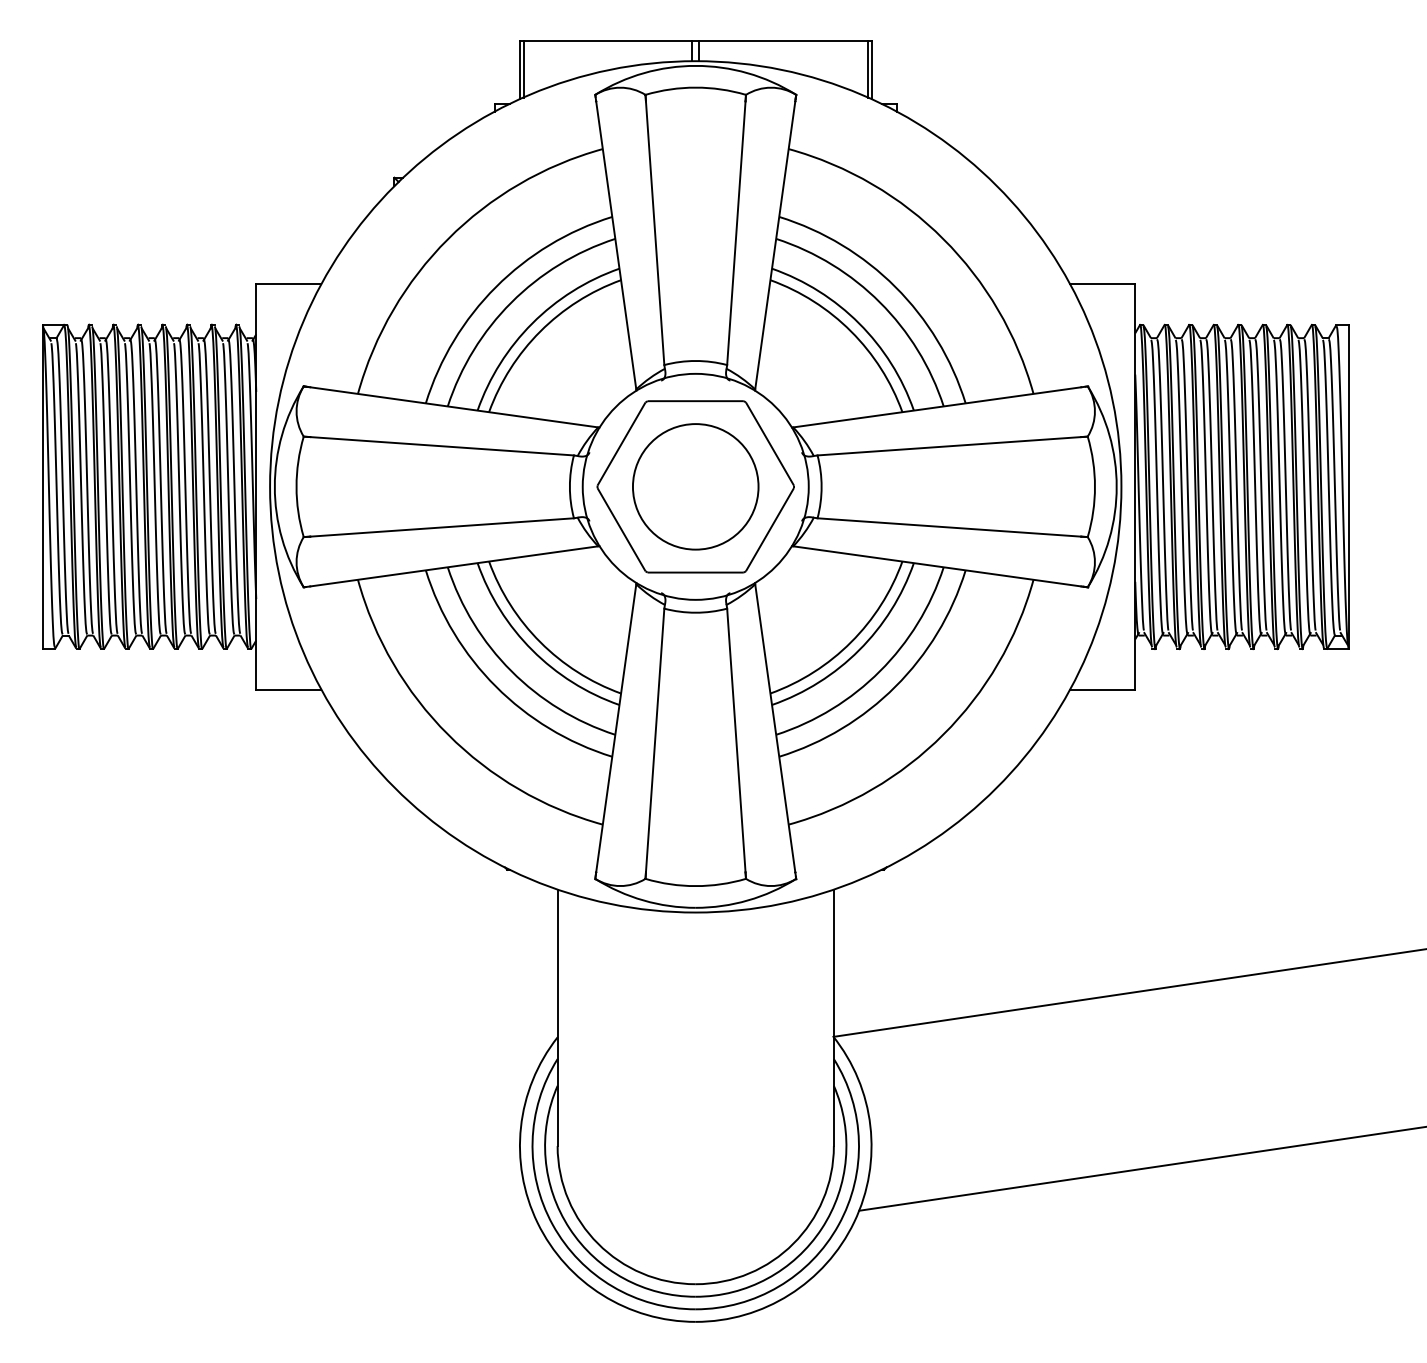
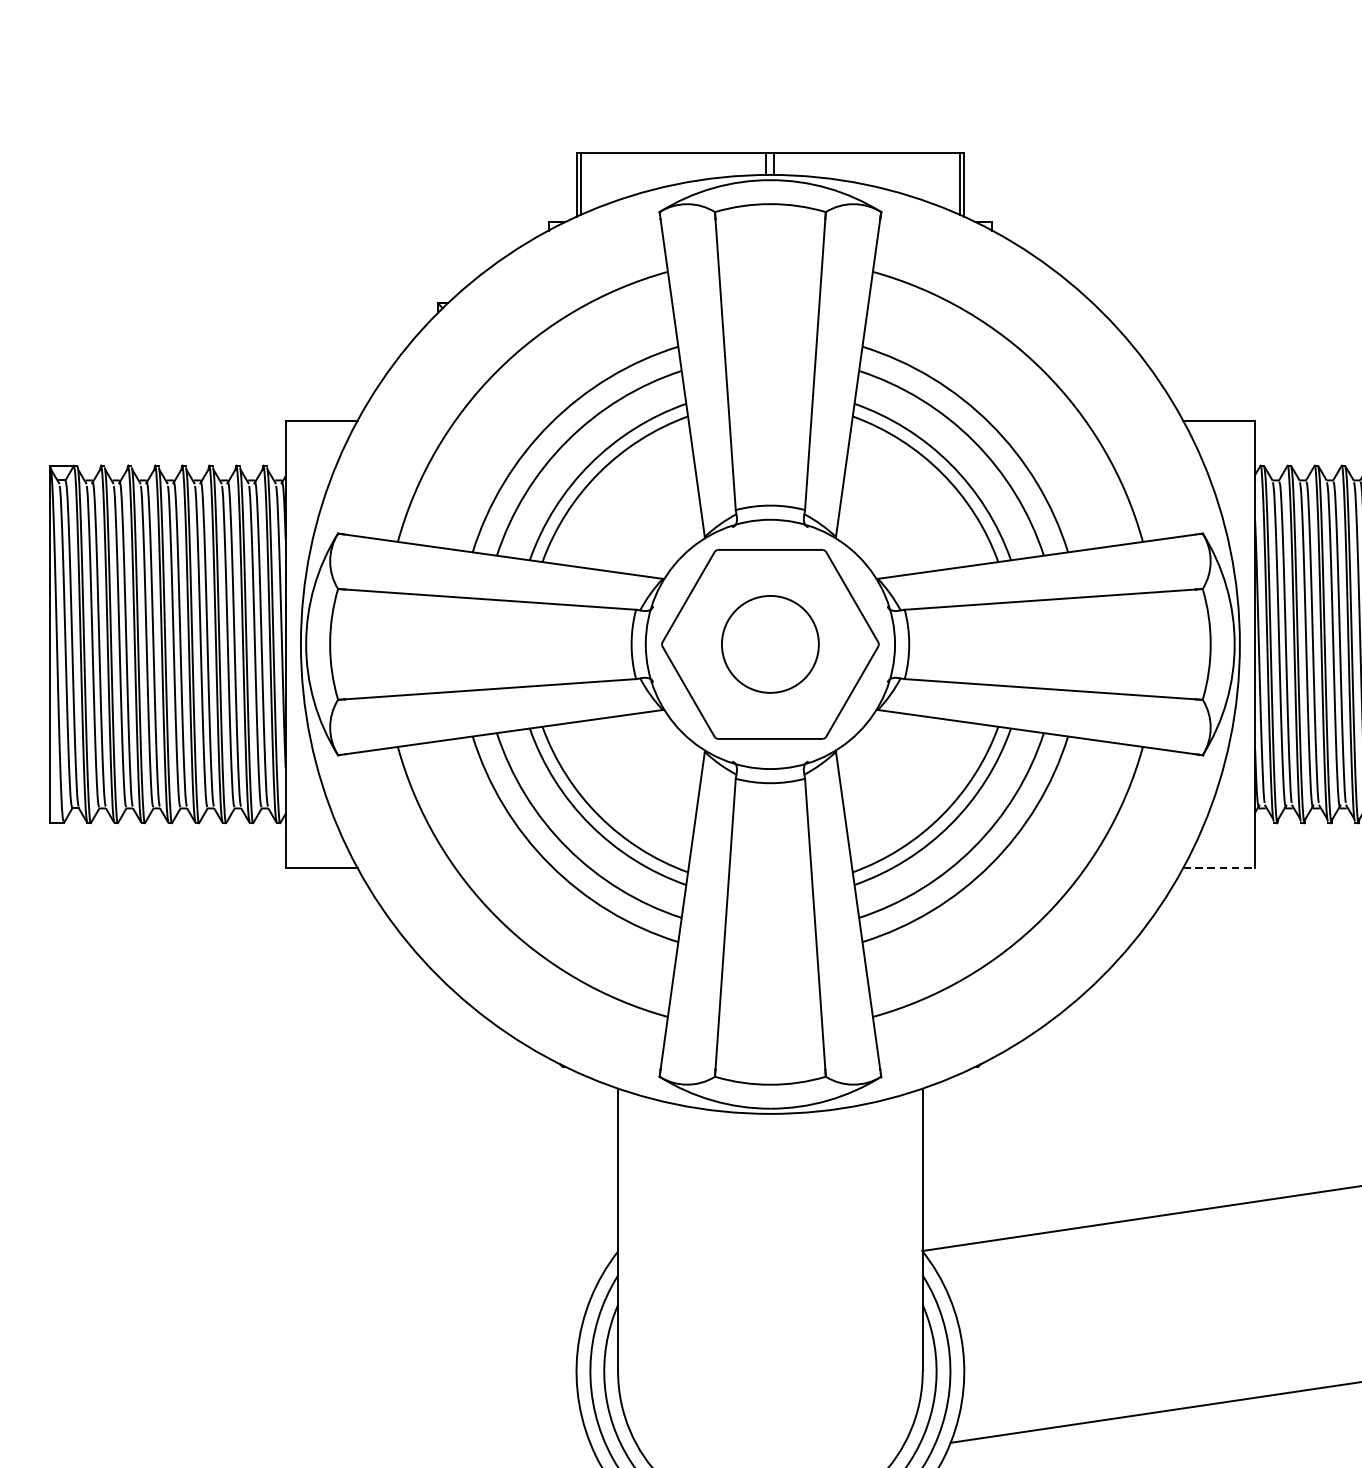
circle: (695, 486) -> (770, 644), size x0.7
line: (1102, 689) -> (1219, 867), solid -> dashed

